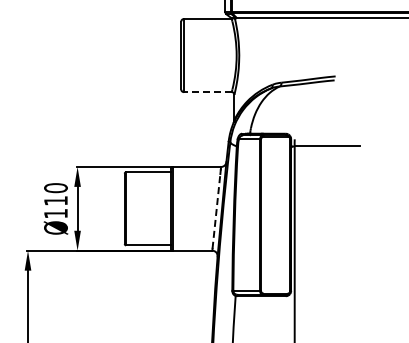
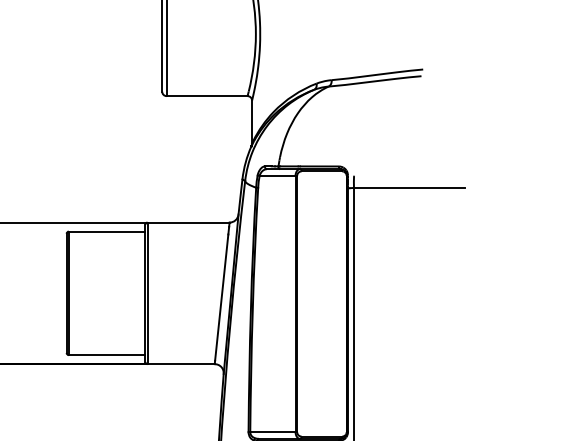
line: (207, 92) -> (206, 96), dashed -> solid
line: (216, 211) -> (221, 297), dashed -> solid

